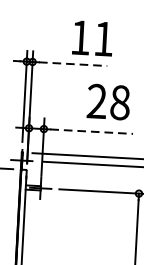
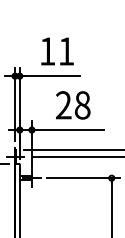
text: (92, 38) -> (57, 51), moved
line: (72, 64) -> (52, 76), dashed -> solid
text: (109, 102) -> (73, 105), moved
line: (91, 132) -> (70, 130), dashed -> solid

